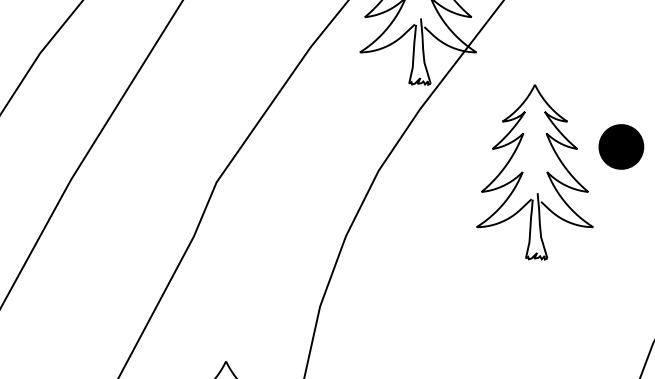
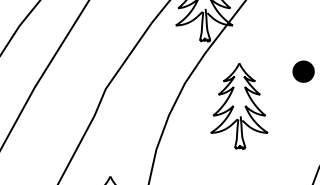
part: (535, 173) -> (239, 106), moved

